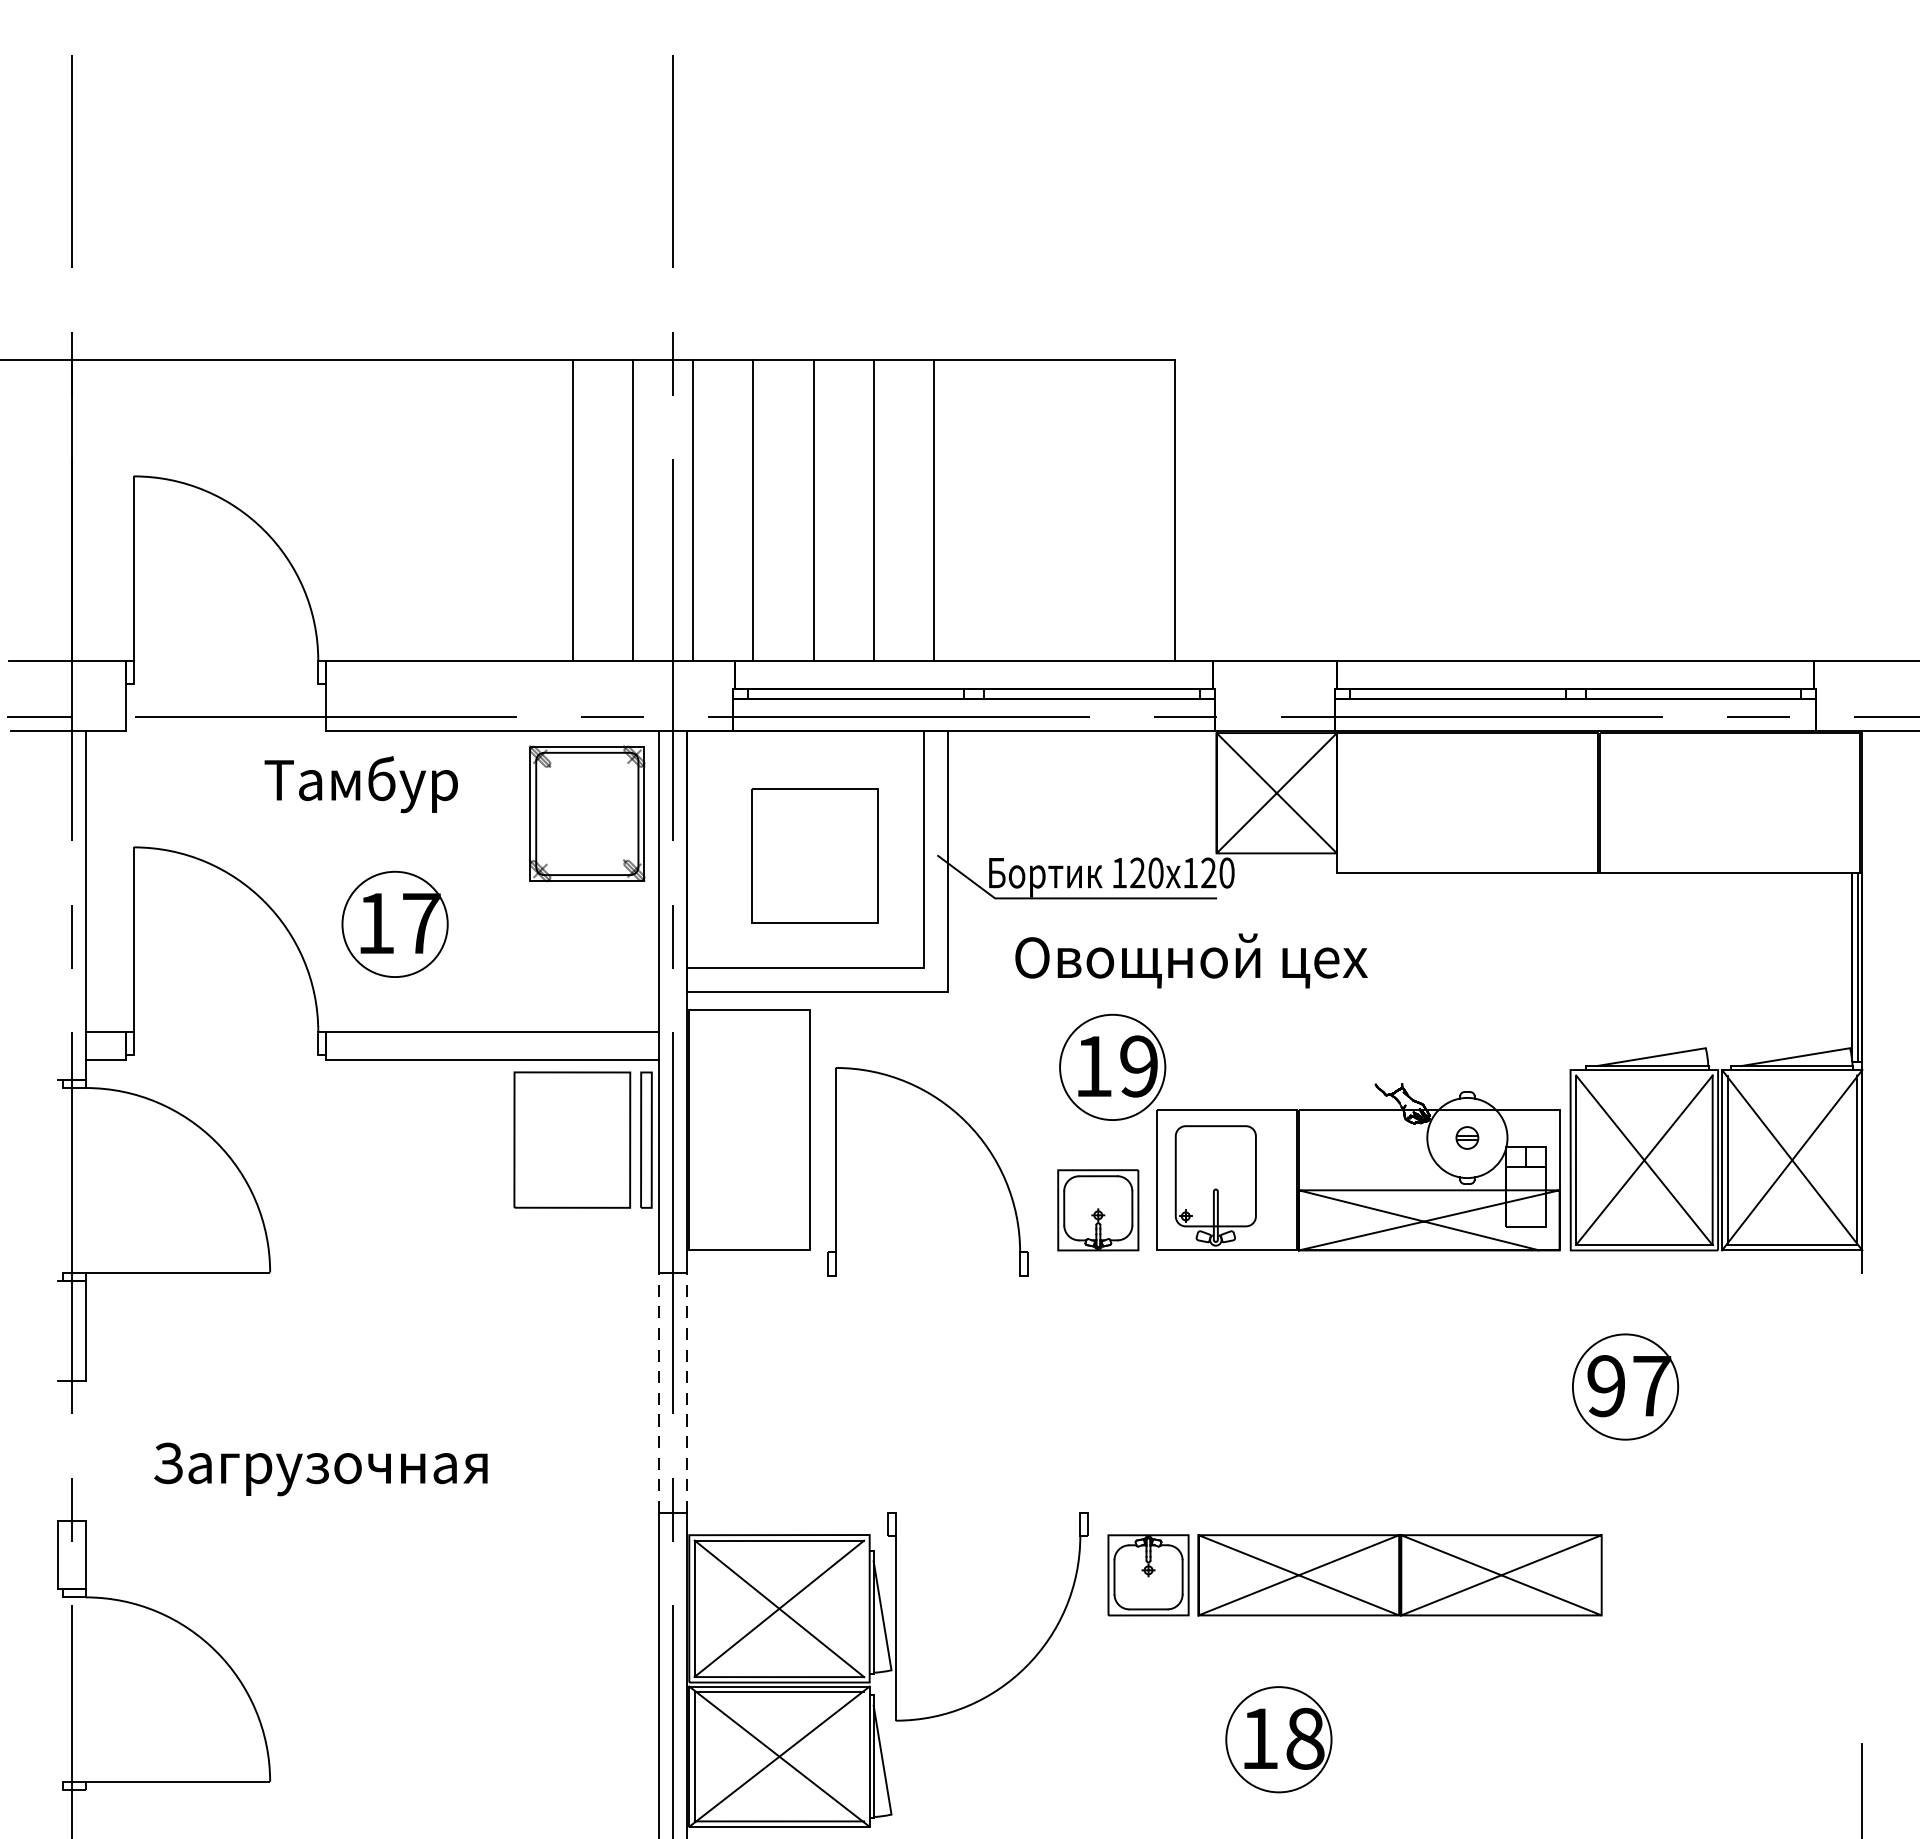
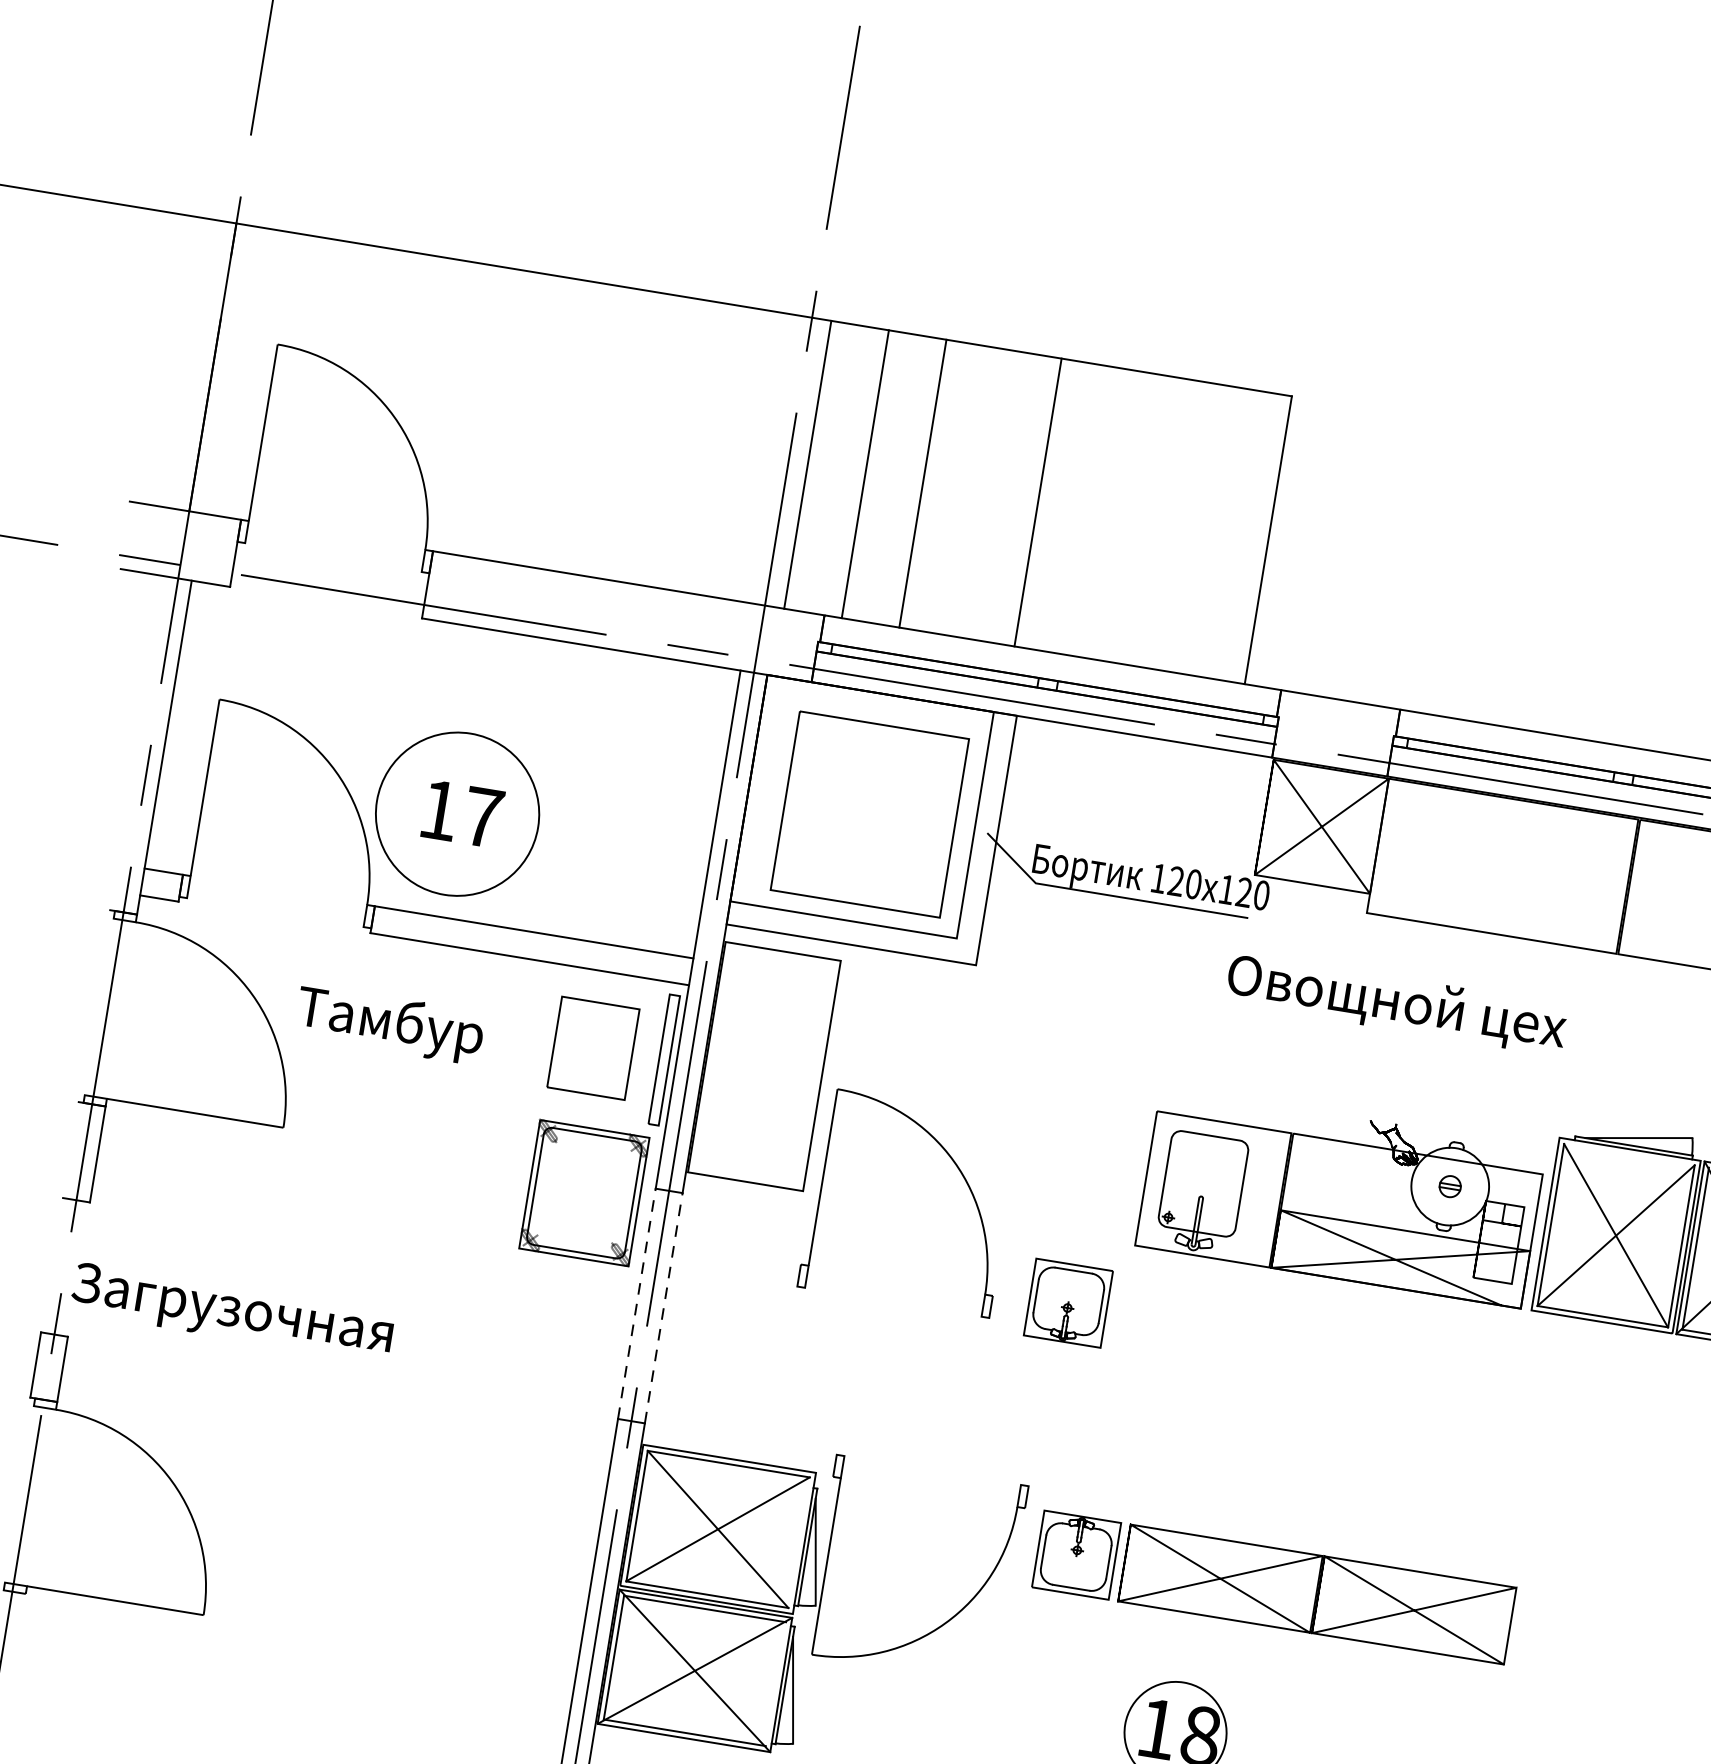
line: (572, 510) -> (692, 445), removed
line: (633, 510) -> (750, 455), removed
line: (873, 510) -> (980, 493), removed
text: (360, 784) -> (389, 1024), moved
part: (586, 813) -> (583, 1192), moved
part: (814, 855) -> (869, 813), size x1.4
circle: (394, 924) -> (456, 814), size x1.6
text: (1191, 960) -> (1396, 1003), moved
part: (1112, 1066) -> (1121, 1062), removed
part: (970, 1128) -> (957, 1168), moved
part: (572, 1139) -> (593, 1047), size x0.7
part: (1098, 1210) -> (1068, 1303), moved
part: (1625, 1386) -> (1562, 1449), removed
text: (320, 1469) -> (231, 1312), moved

